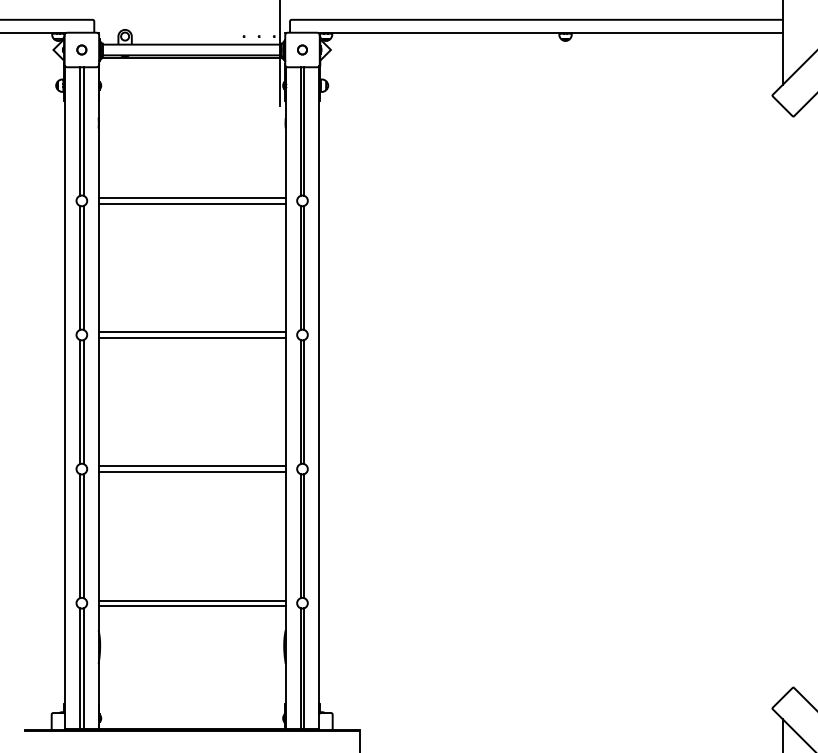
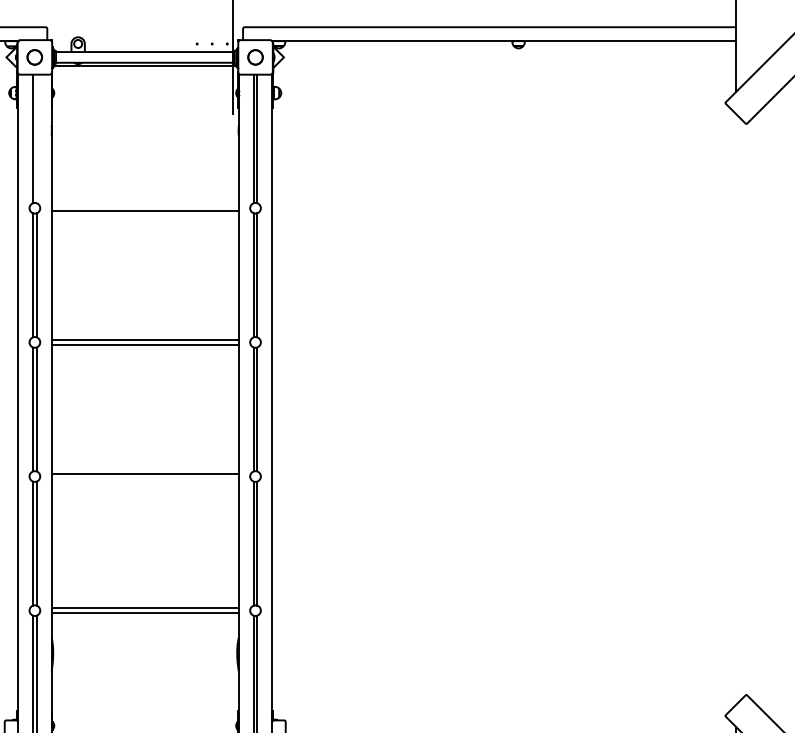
circle: (81, 49) -> (34, 56), size x1.6
circle: (302, 49) -> (255, 56), size x1.6
line: (83, 131) -> (36, 138), removed
line: (191, 198) -> (144, 205), removed
line: (191, 471) -> (144, 478), removed

